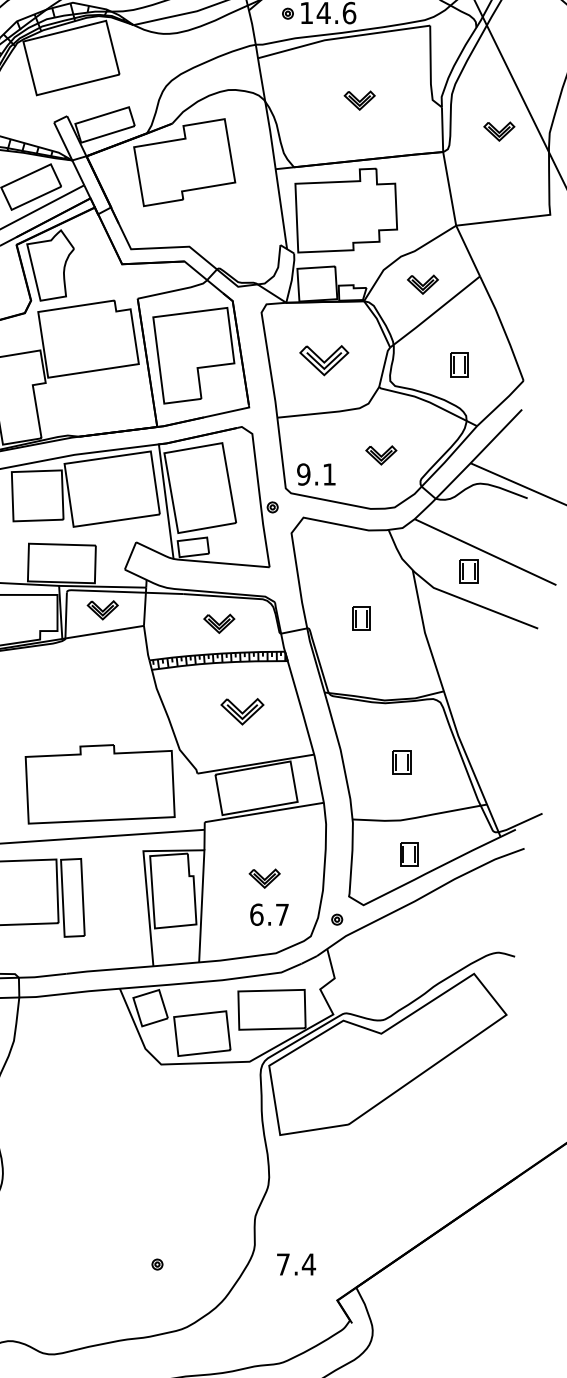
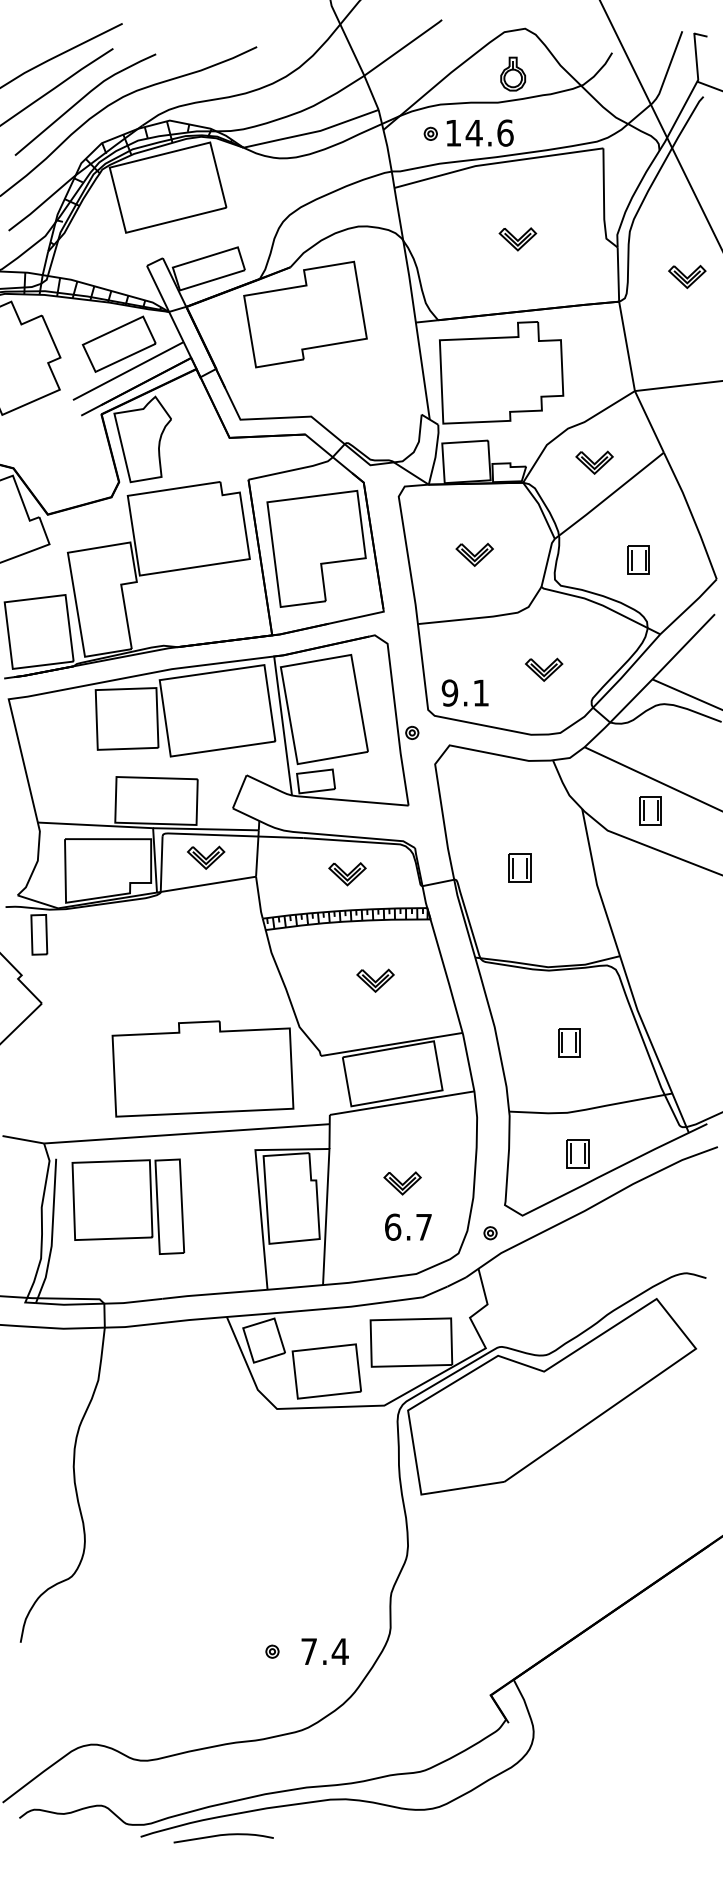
part: (323, 360) -> (474, 554), size x0.62
part: (242, 711) -> (375, 980), size x0.71
text: (295, 1264) -> (324, 1651), moved

